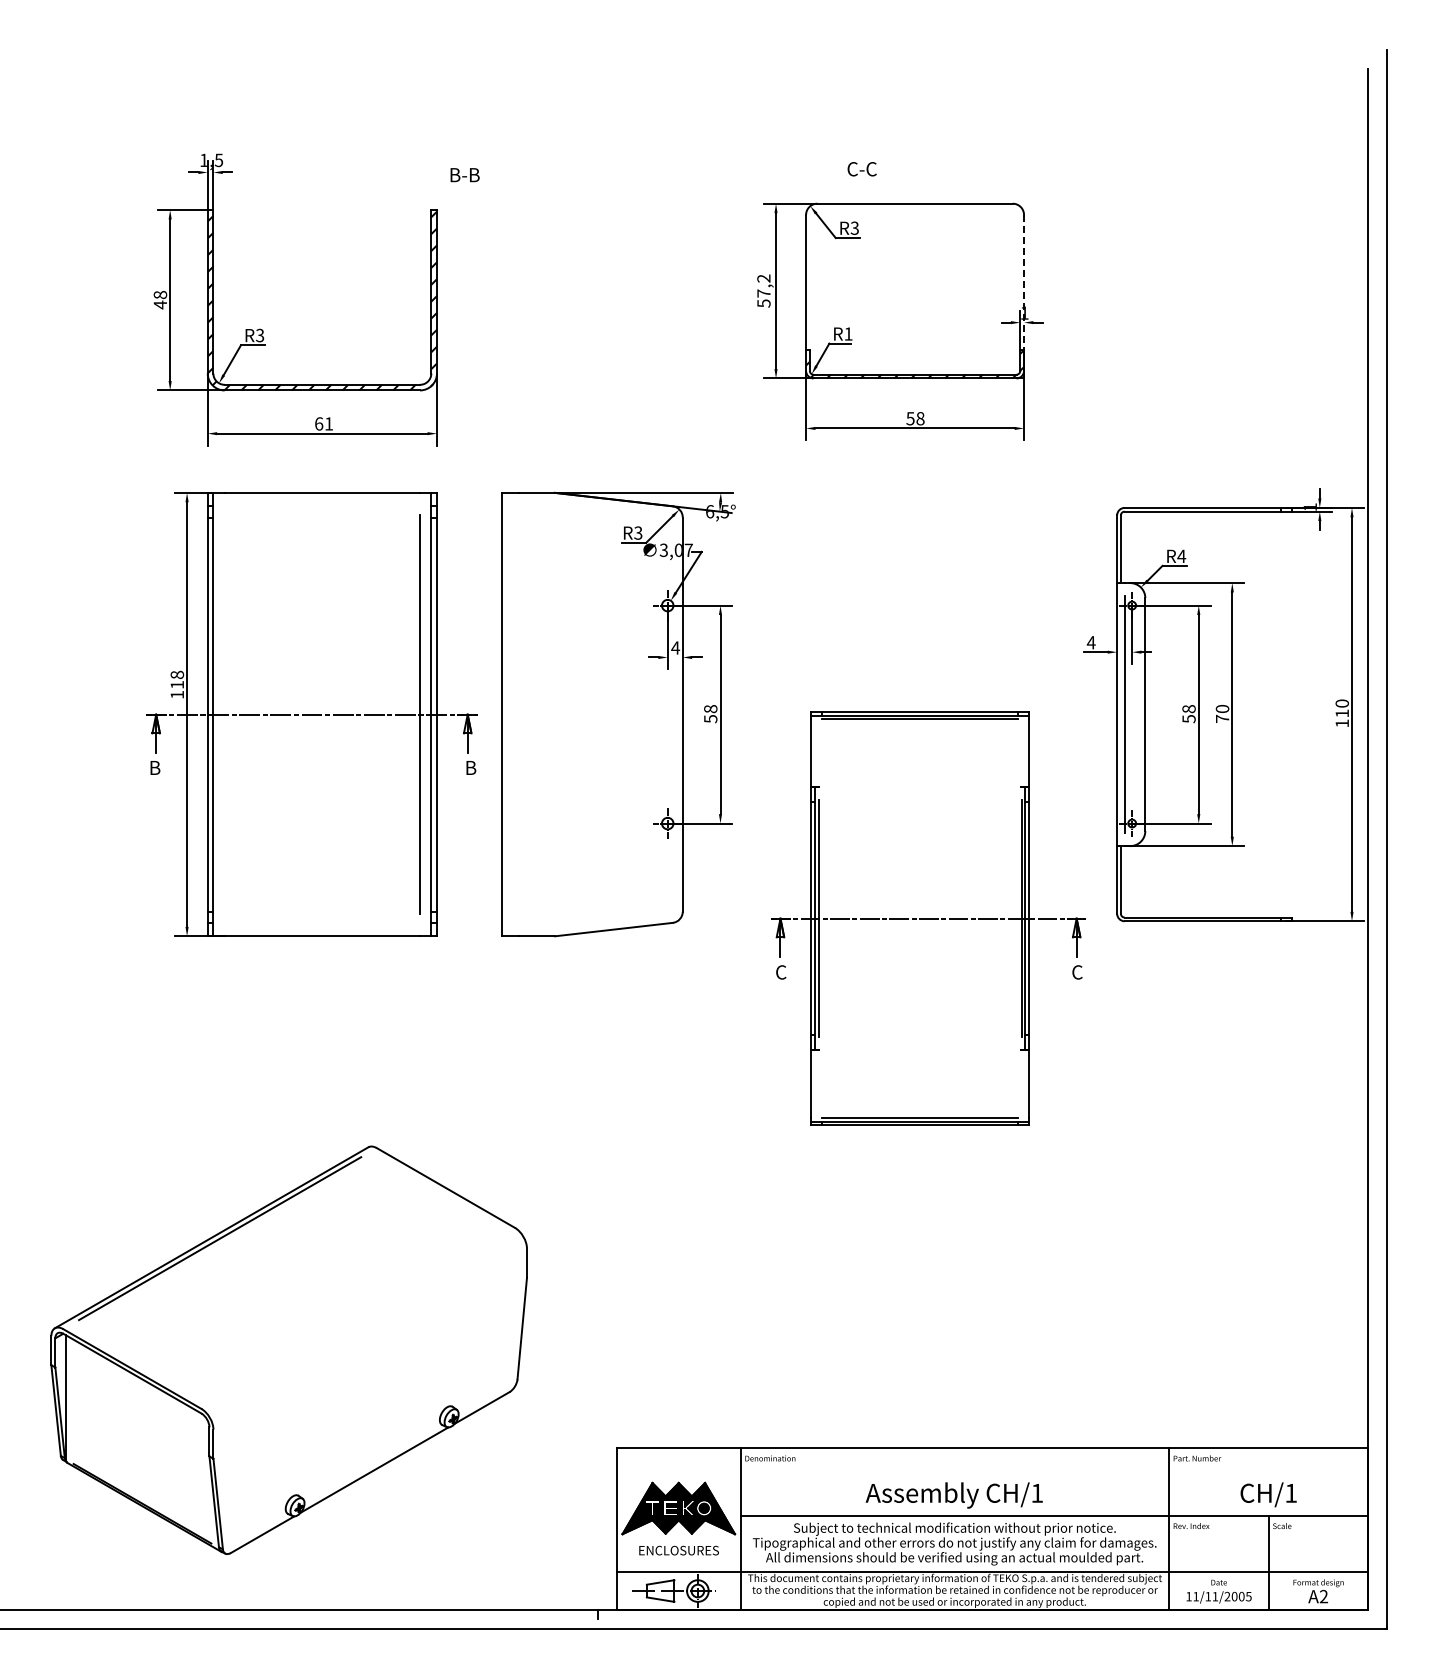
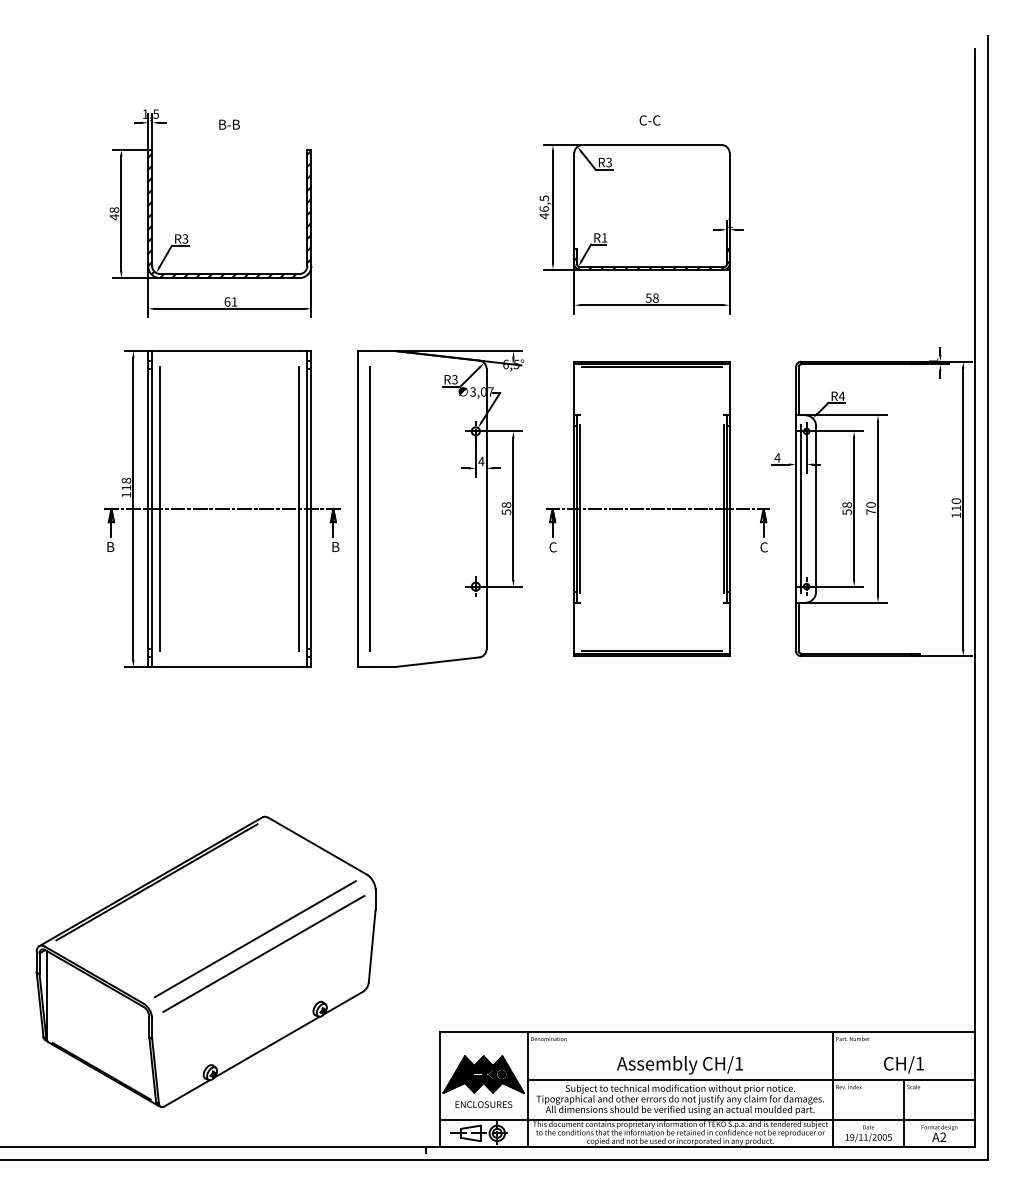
text: (861, 169) -> (649, 120), moved
text: (464, 175) -> (229, 124), moved
line: (1024, 282) -> (729, 201), dashed -> solid
text: (763, 291) -> (544, 207), 57,2 -> 46,5
line: (224, 714) -> (160, 508), added
line: (519, 714) -> (370, 508), added
part: (928, 918) -> (658, 508), moved
line: (358, 1317) -> (255, 938), added
line: (370, 1338) -> (264, 953), added
text: (1195, 1596) -> (851, 1137), 11/11/2005 -> 19/11/2005

